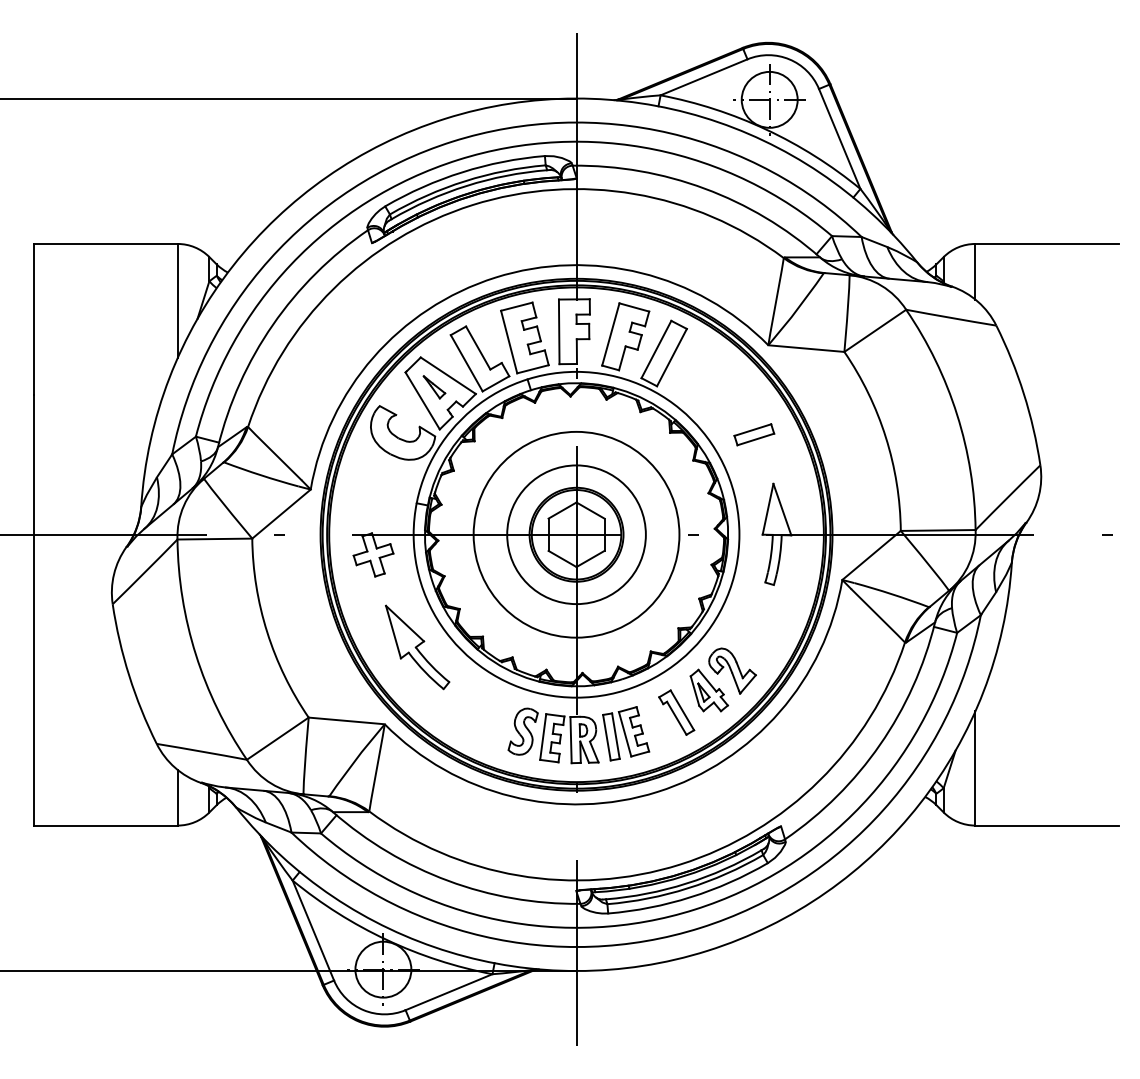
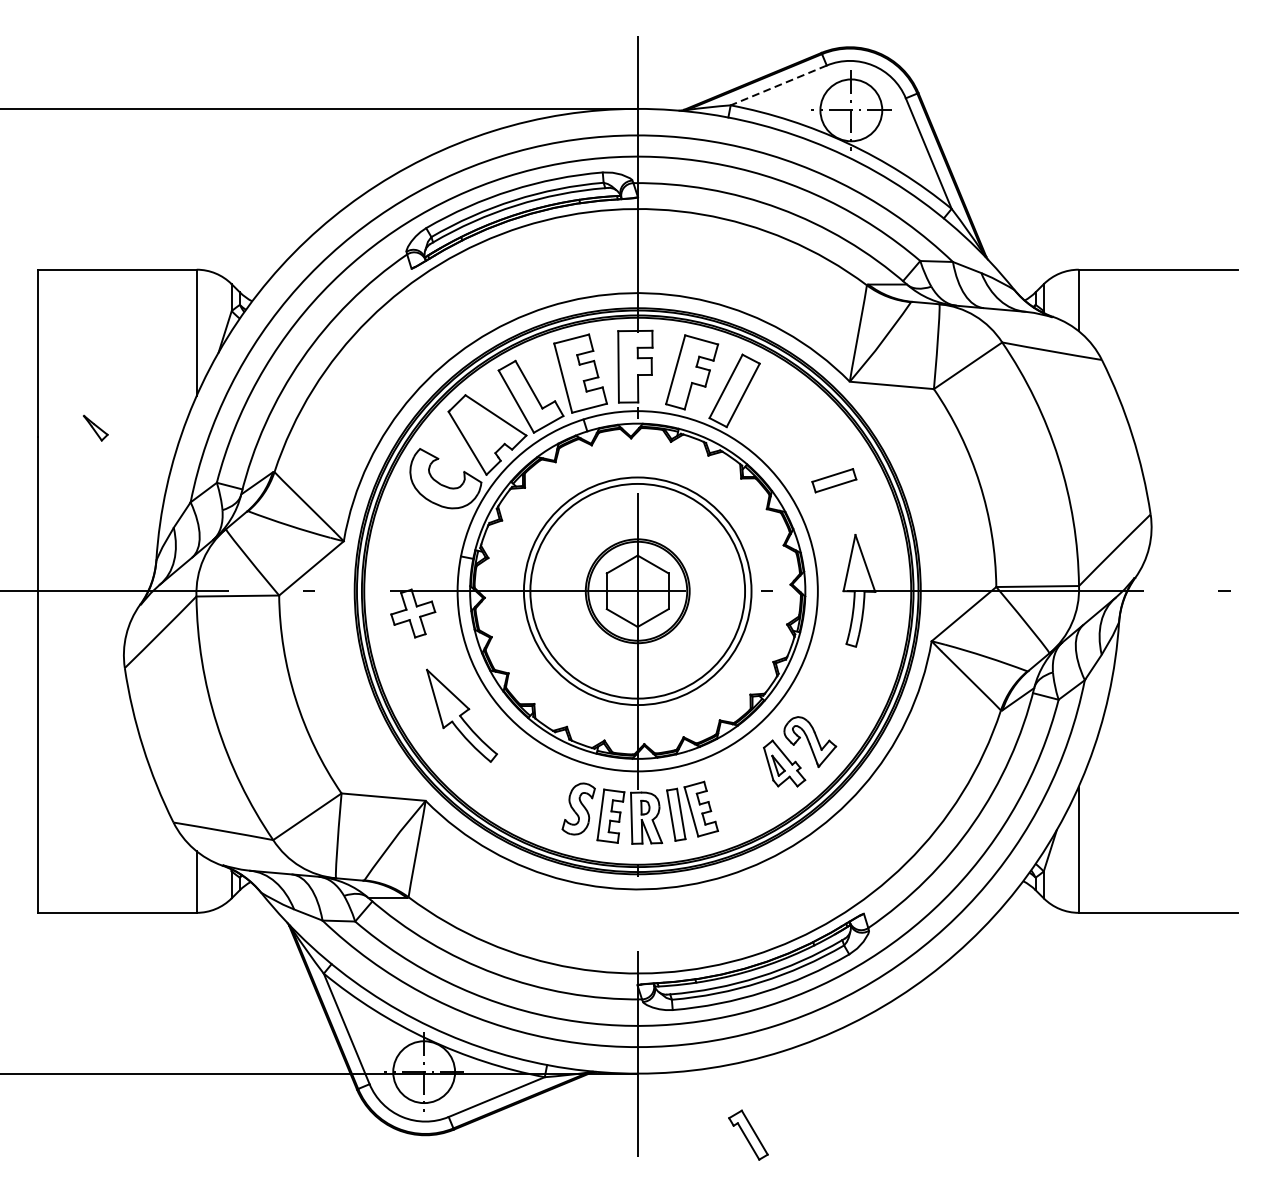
line: (703, 77) -> (778, 85), solid -> dashed
part: (434, 387) -> (95, 428), moved
circle: (576, 534) -> (637, 590), size x1.4
part: (676, 712) -> (748, 1135), moved

